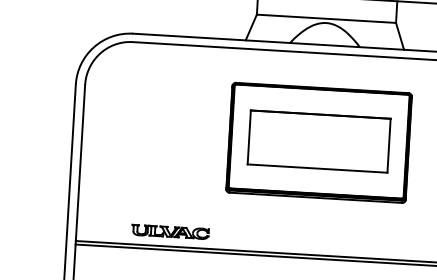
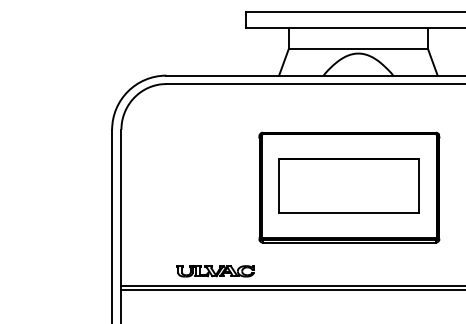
part: (319, 142) -> (349, 187), moved

